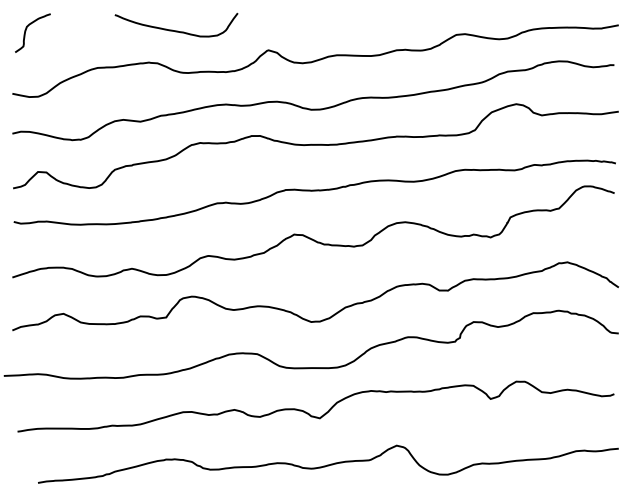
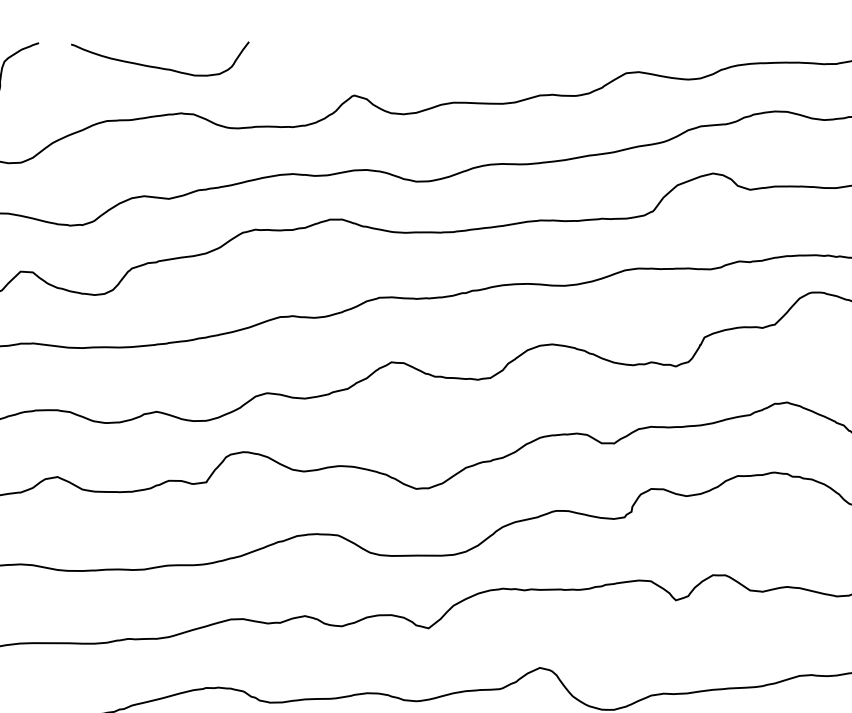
curve: (176, 30) -> (160, 66), moved

